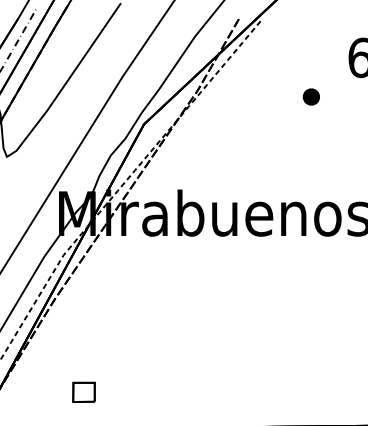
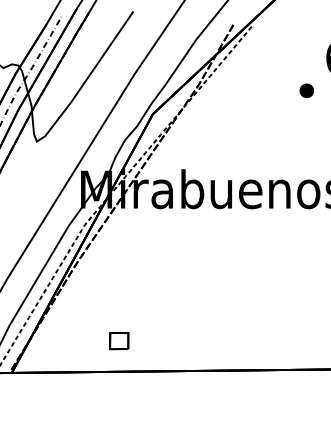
part: (311, 96) -> (306, 90), moved
part: (84, 392) -> (119, 341), moved

